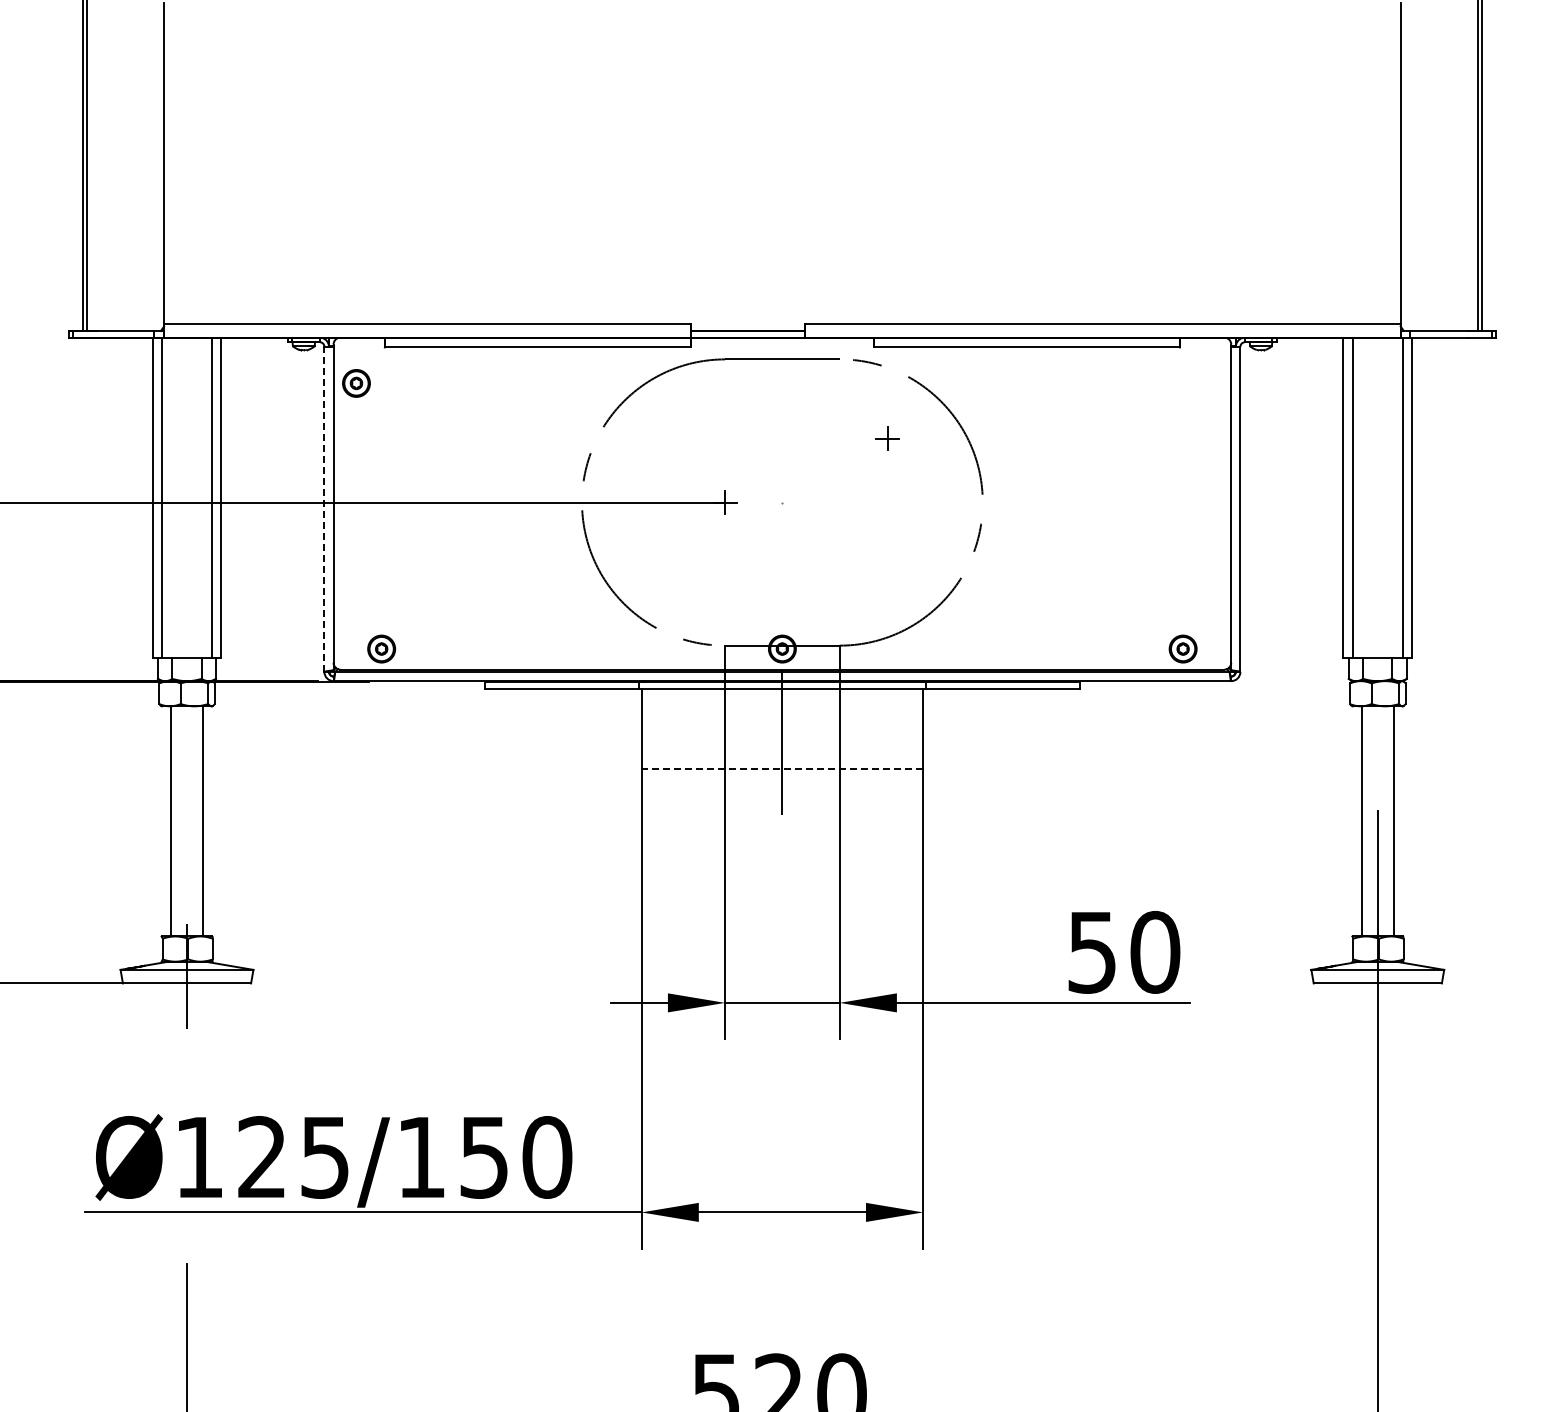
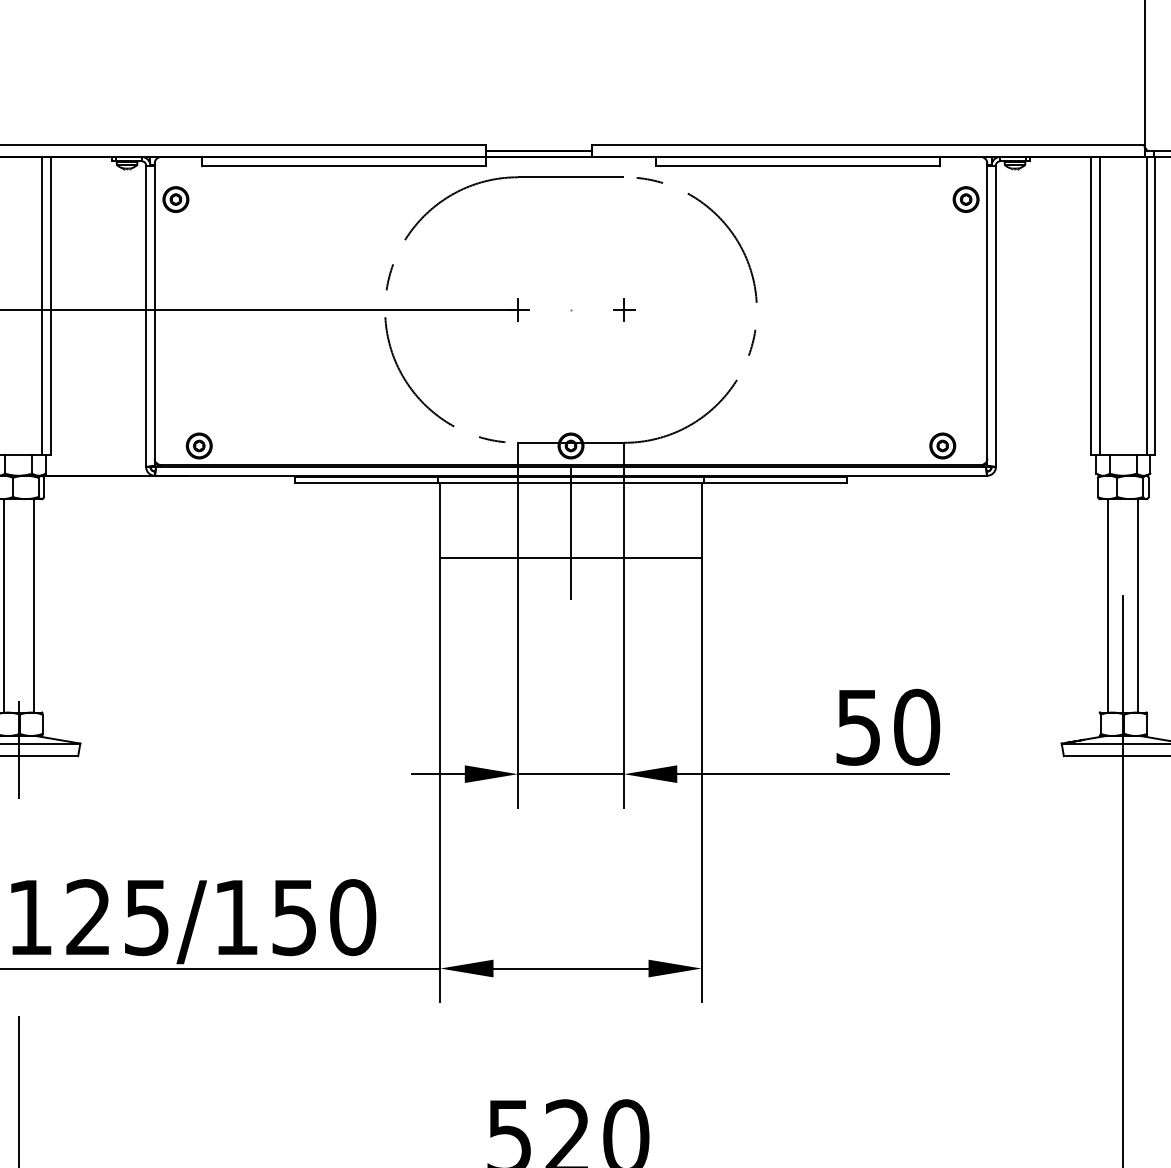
part: (1208, 383) -> (966, 199), added
part: (887, 438) -> (623, 310), moved
line: (324, 509) -> (146, 316), dashed -> solid
line: (782, 769) -> (571, 557), dashed -> solid

